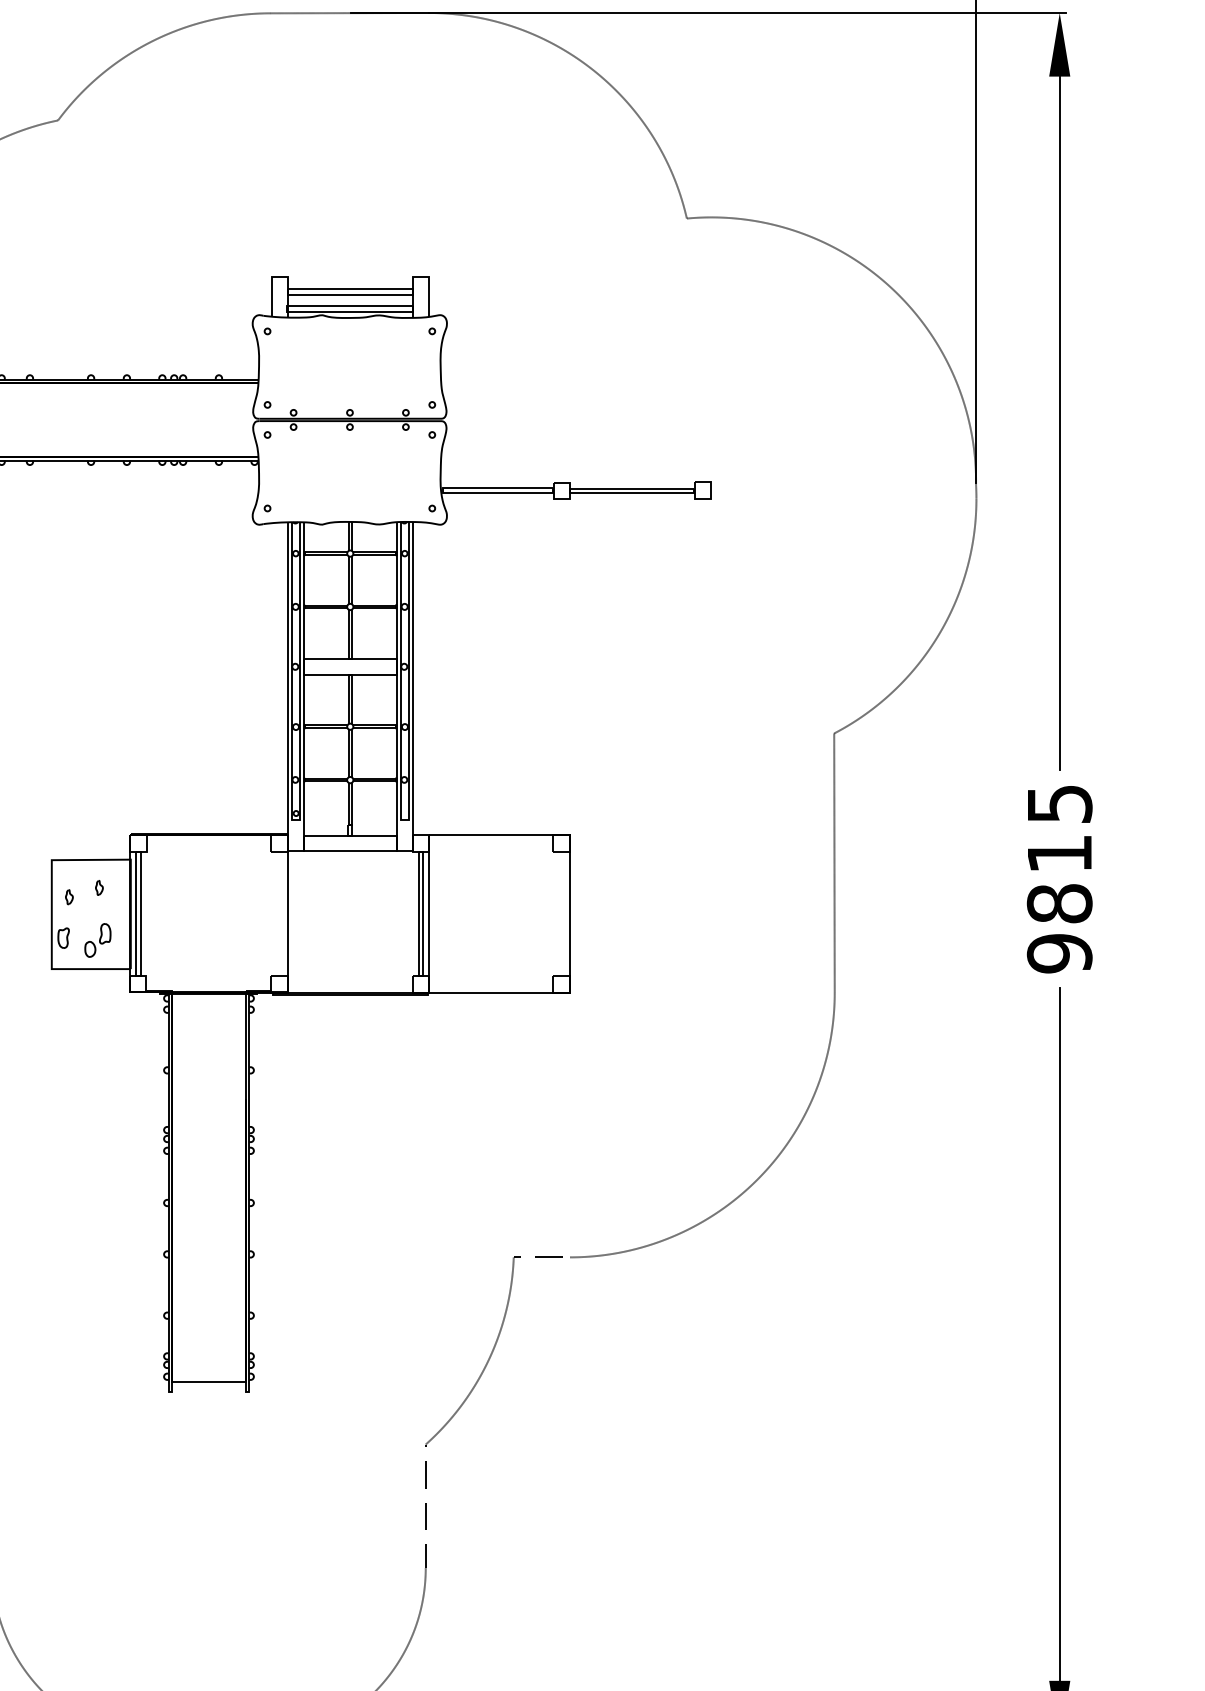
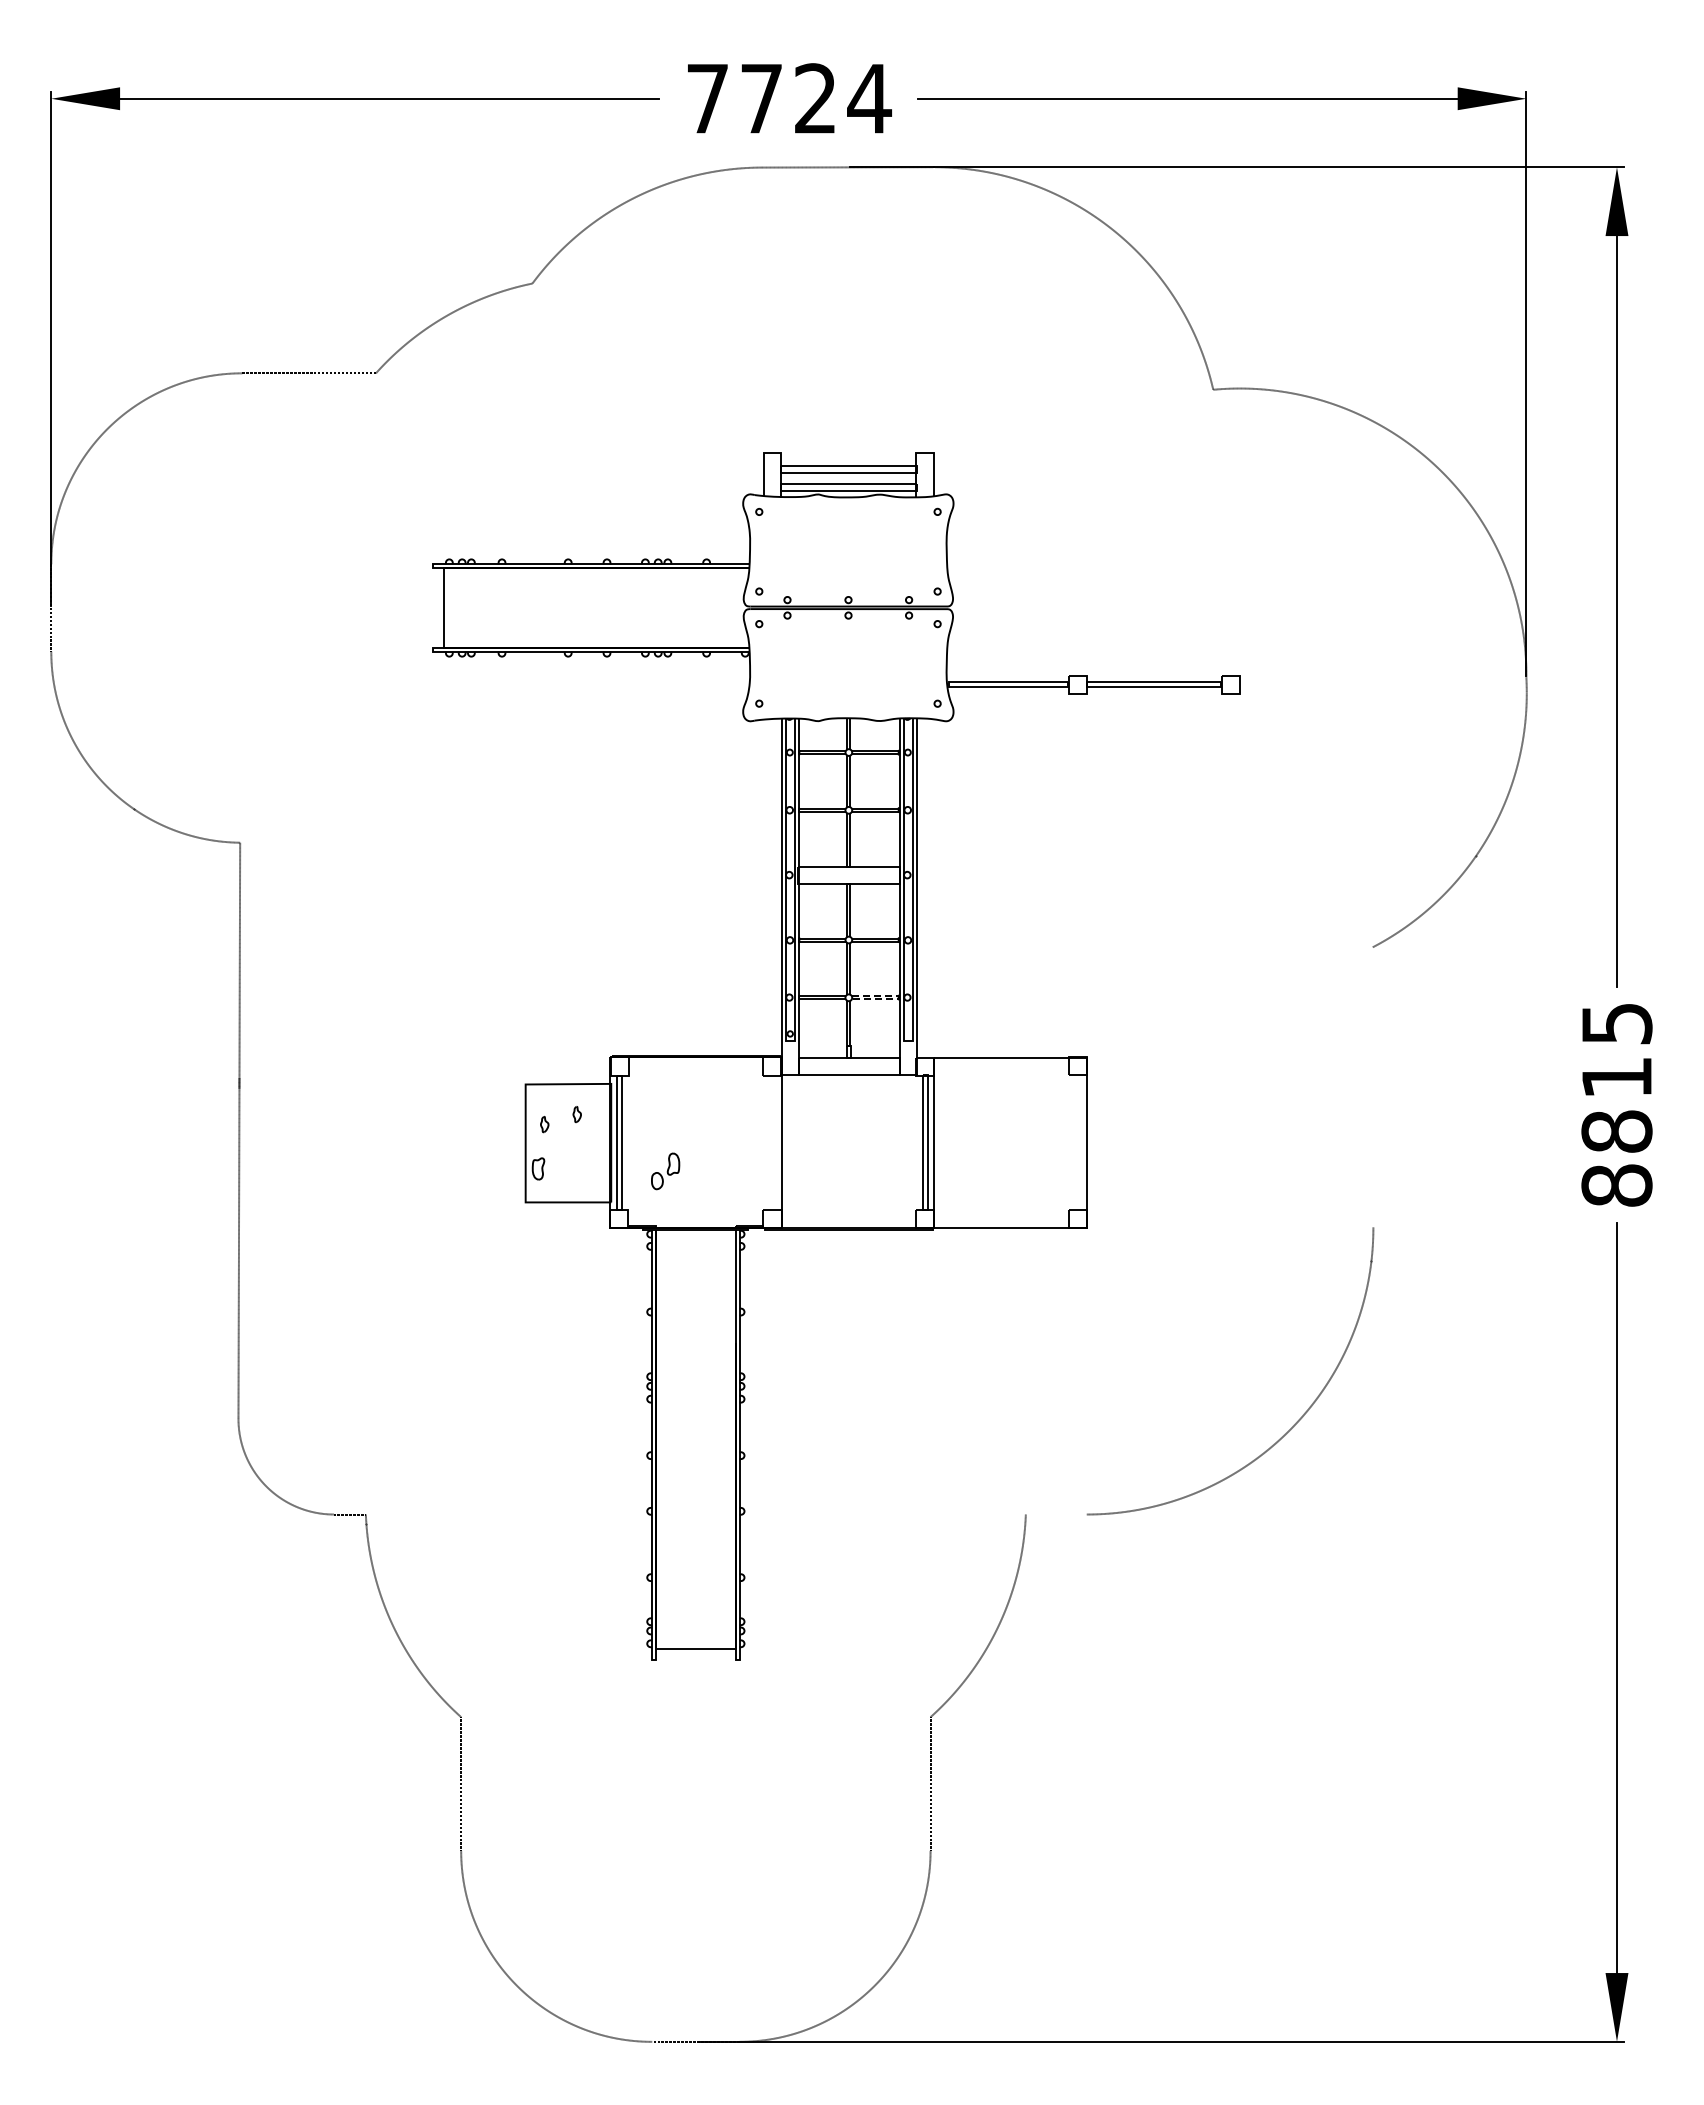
line: (396, 779) -> (898, 997), solid -> dashed
line: (833, 862) -> (1372, 1087), removed
part: (97, 940) -> (665, 1171), moved
text: (1059, 953) -> (1616, 1185), 9815 -> 8815
line: (541, 1257) -> (1055, 1514), removed

